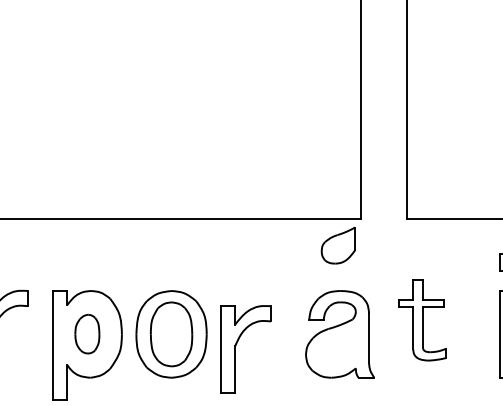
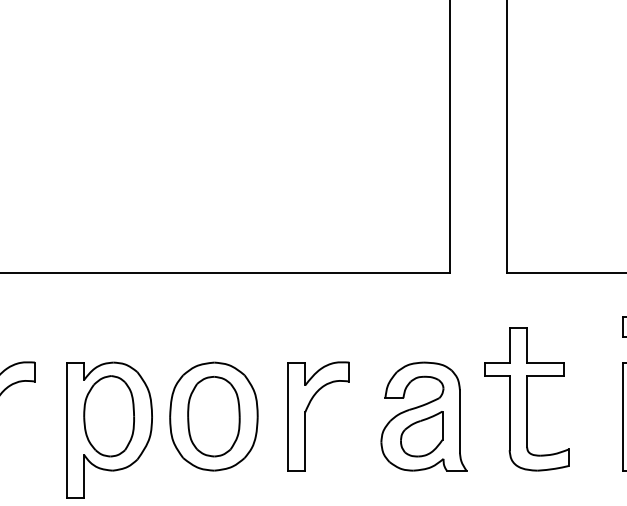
part: (338, 245) -> (421, 434), moved
part: (422, 320) -> (526, 399), size x1.43
part: (86, 334) -> (108, 416), size x1.67
part: (236, 346) -> (306, 412), moved

